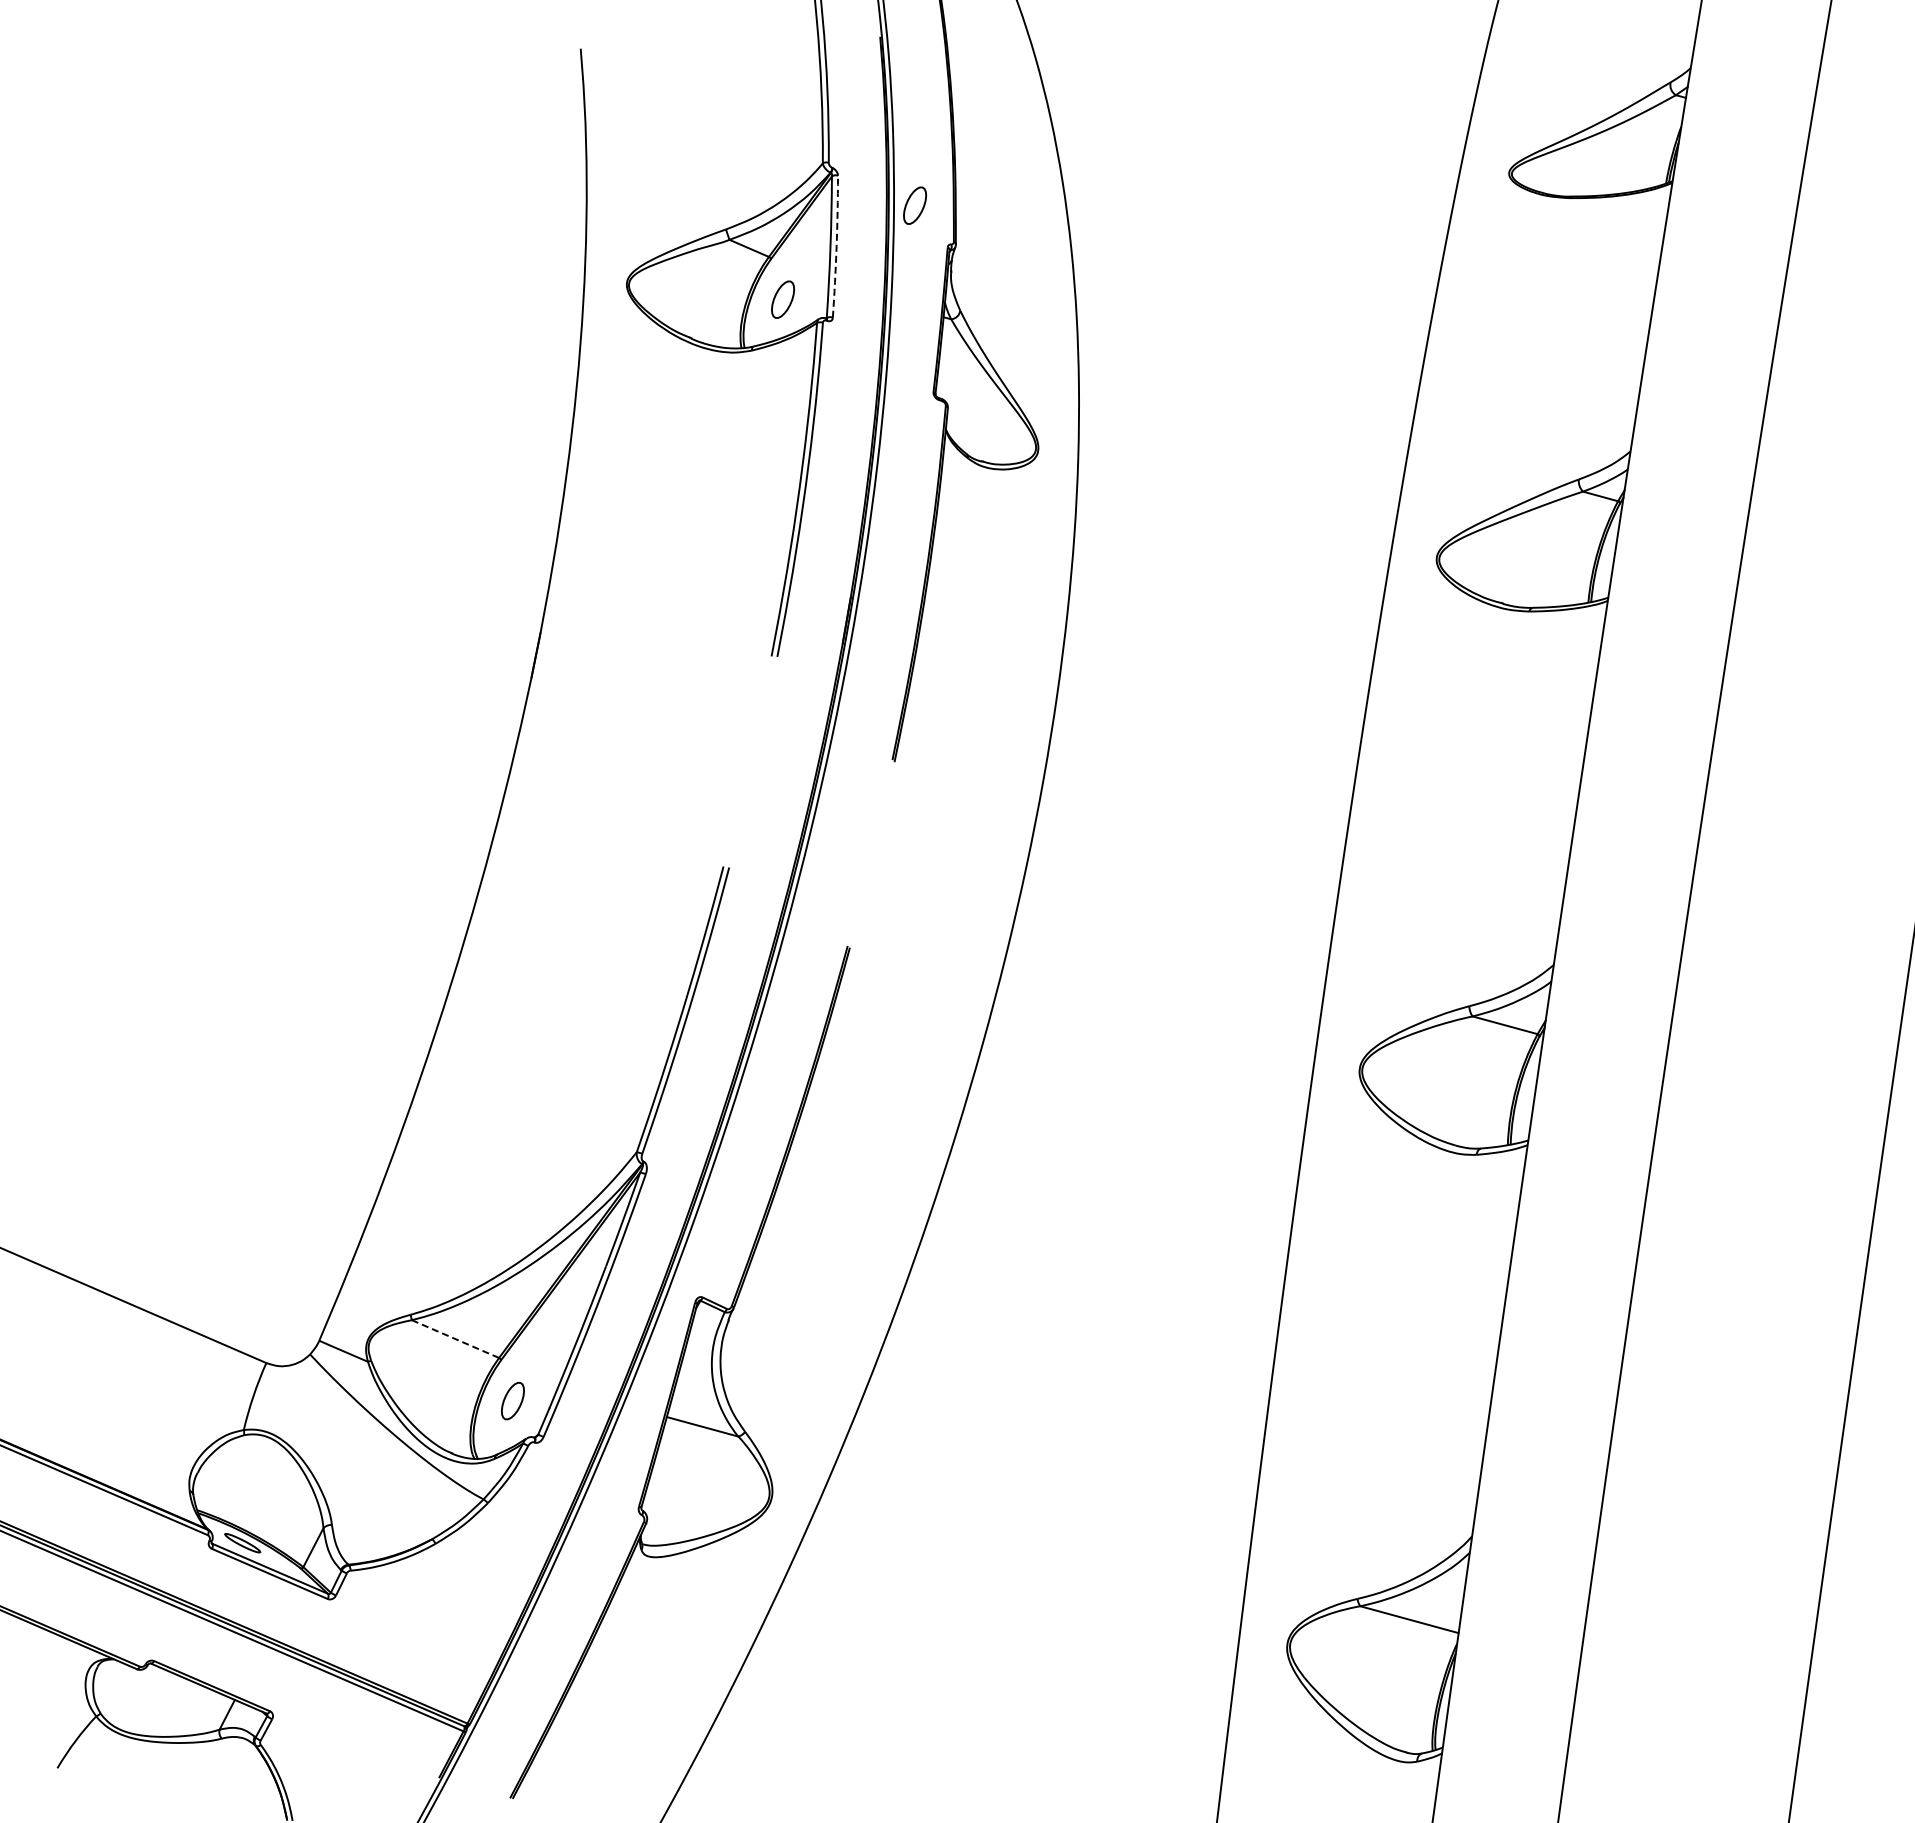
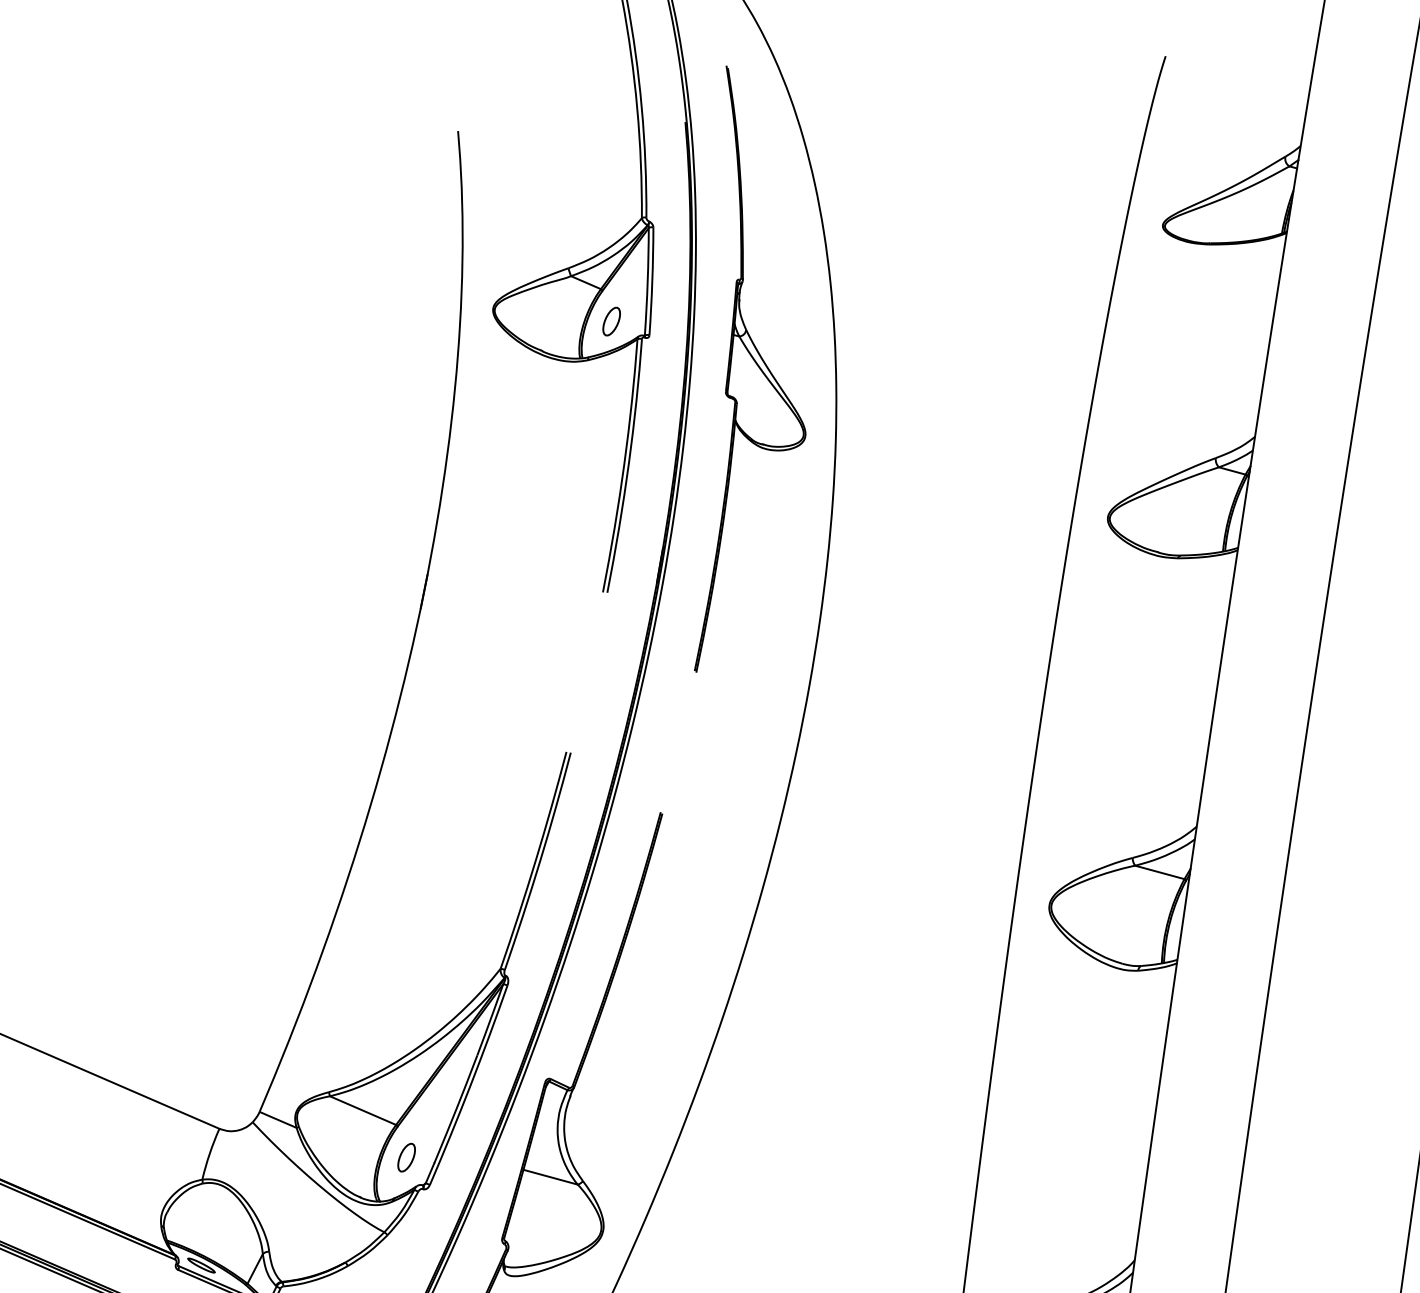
part: (915, 205) -> (712, 250), removed
arc: (836, 246) -> (652, 281), dashed -> solid
line: (455, 1339) -> (363, 1110), dashed -> solid

